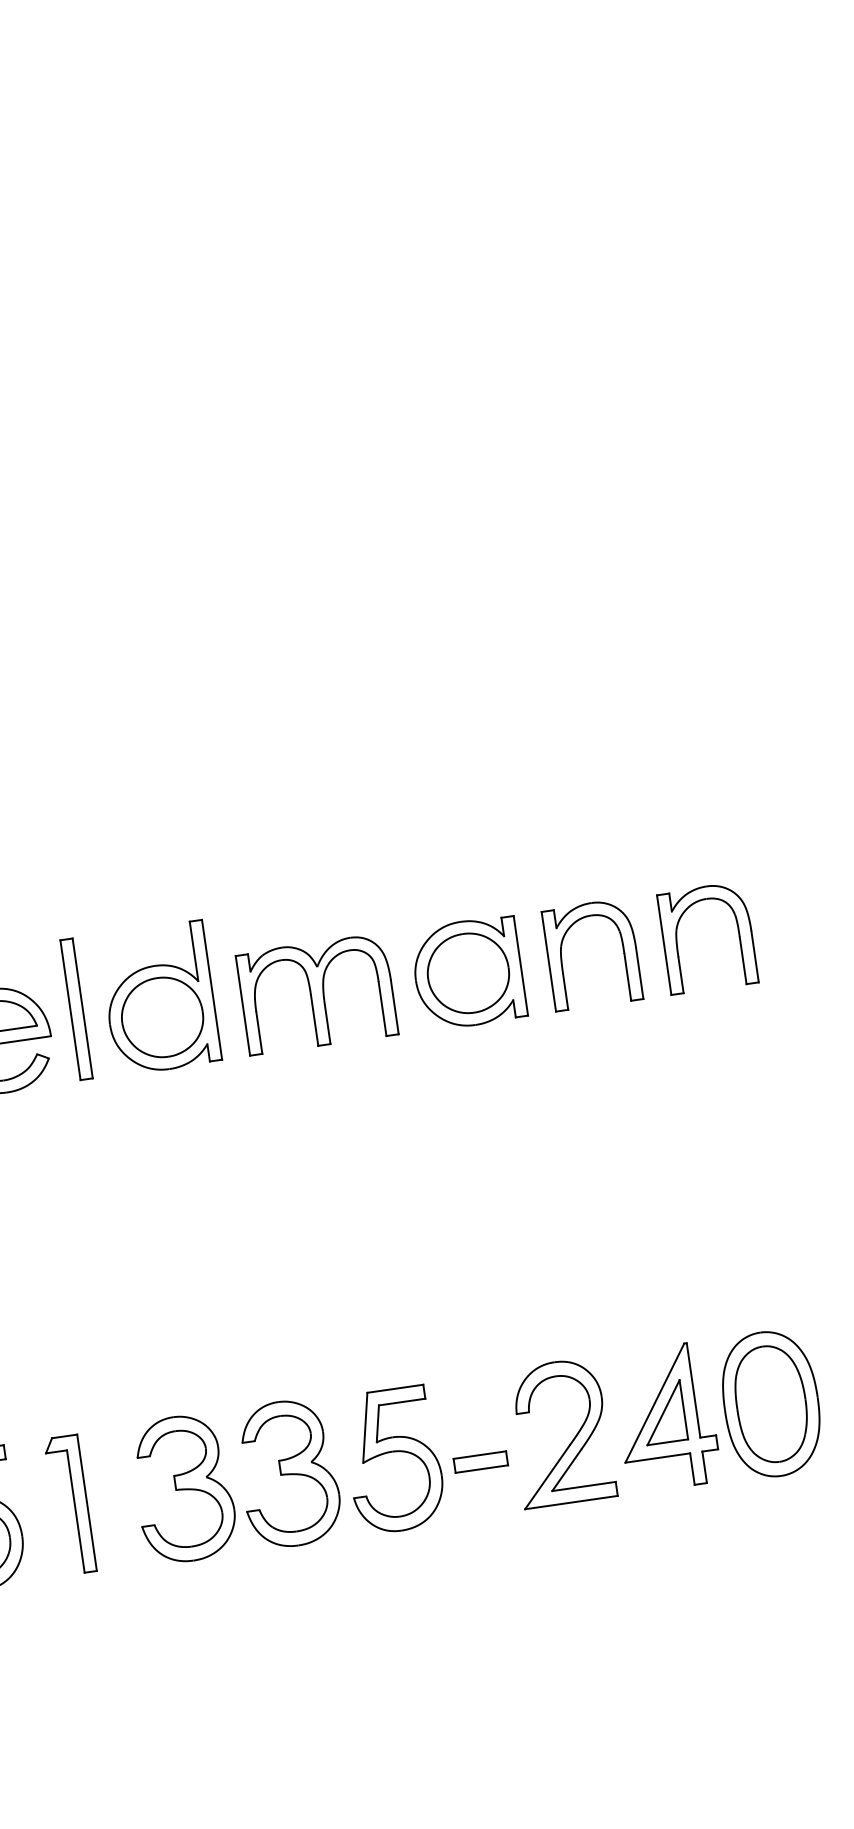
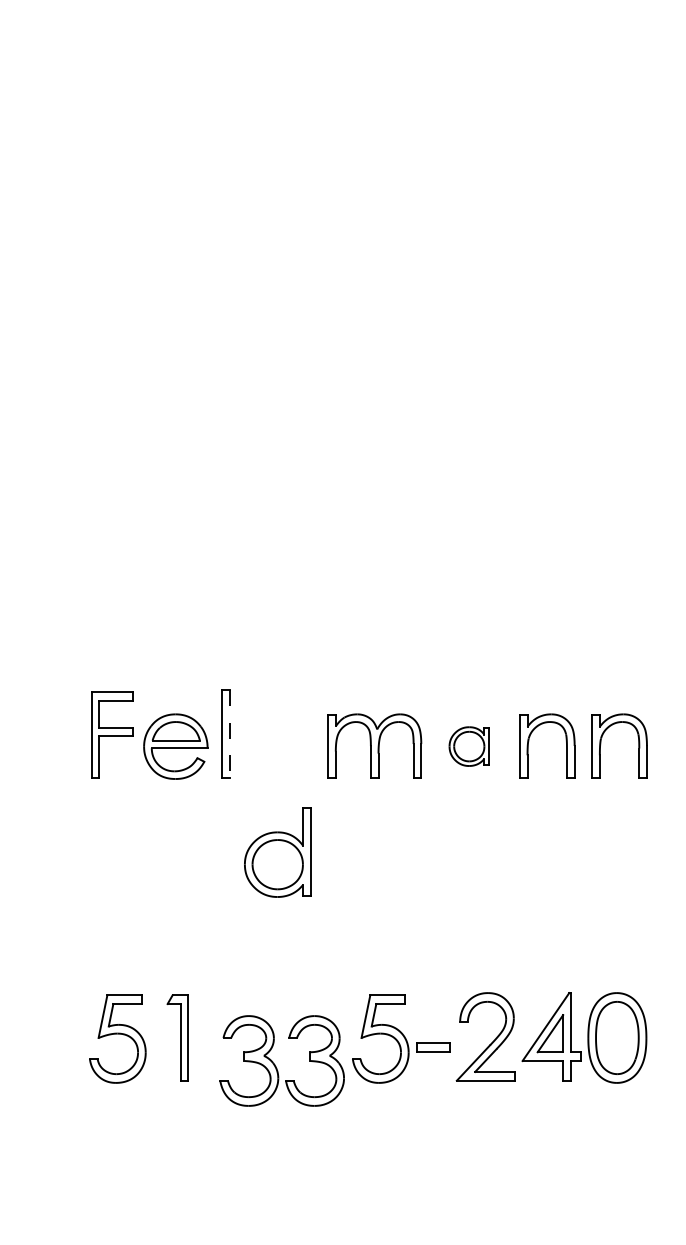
part: (466, 973) -> (468, 746), size x0.6
part: (159, 998) -> (277, 852), moved
line: (82, 1009) -> (229, 734), solid -> dashed
part: (226, 1488) -> (275, 1064), moved

